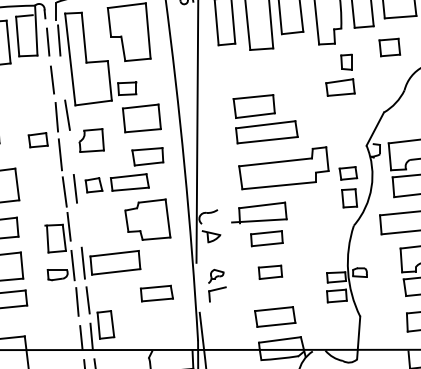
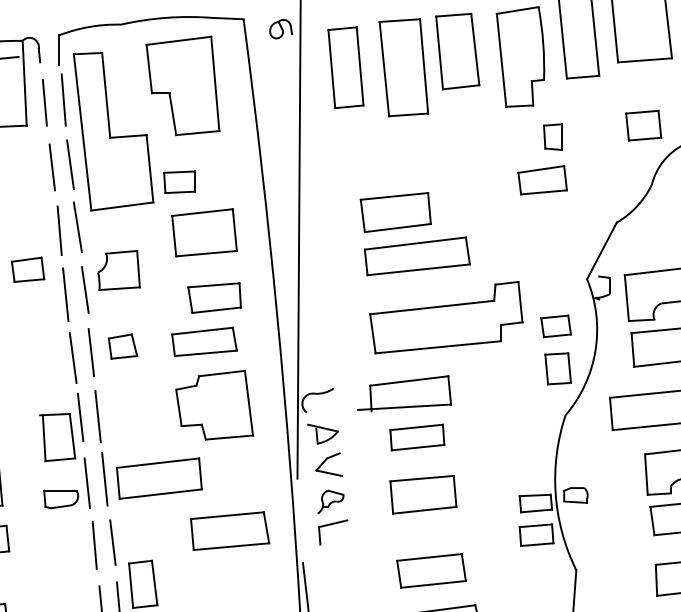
part: (389, 47) -> (643, 125), moved
line: (63, 78) -> (71, 164), added
line: (71, 151) -> (84, 289), added
part: (129, 182) -> (203, 341), moved
line: (78, 226) -> (96, 416), added
part: (214, 254) -> (328, 464), added
part: (270, 272) -> (423, 495), size x1.67
part: (156, 293) -> (229, 530), size x1.43

